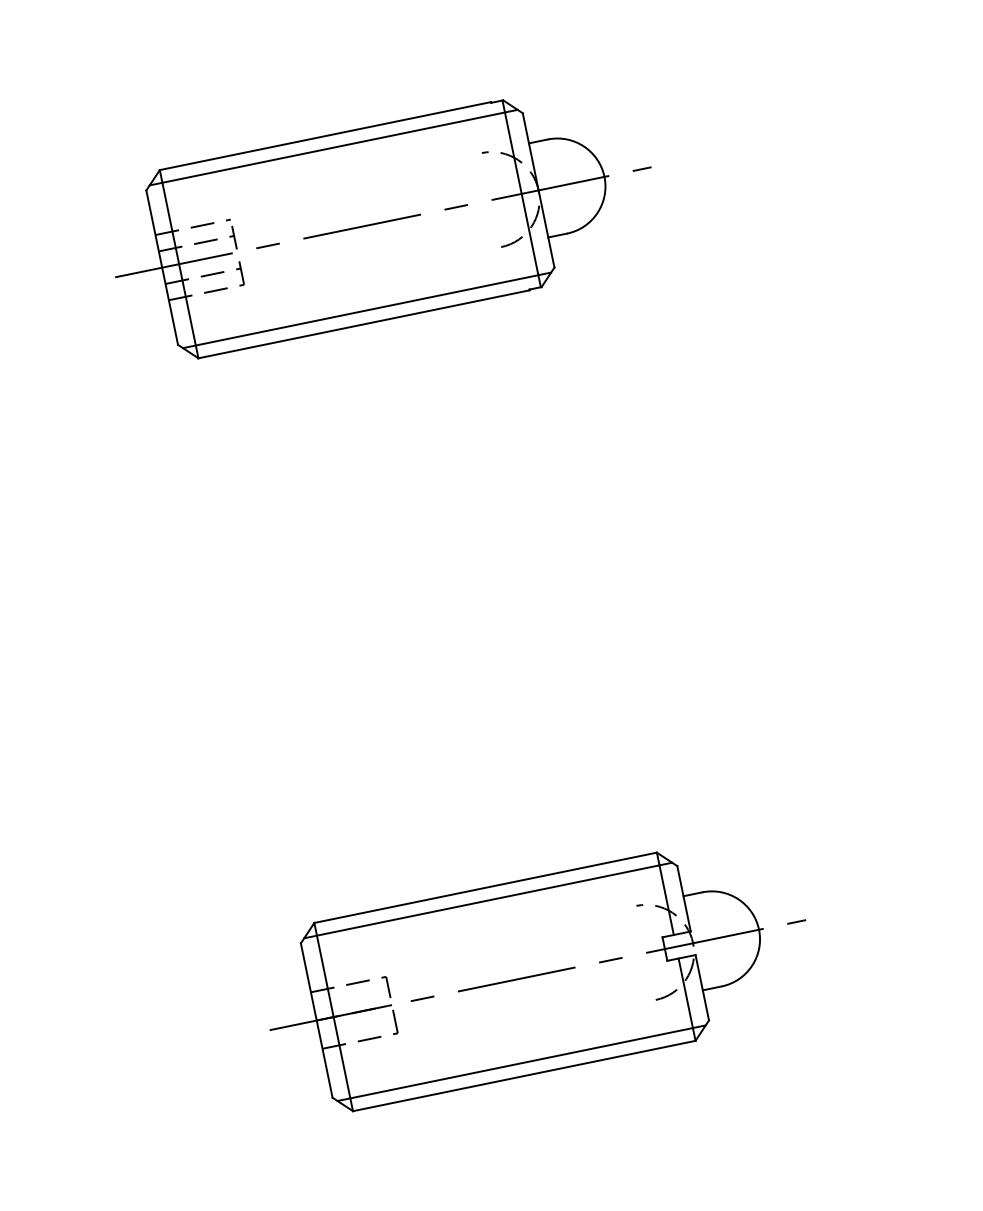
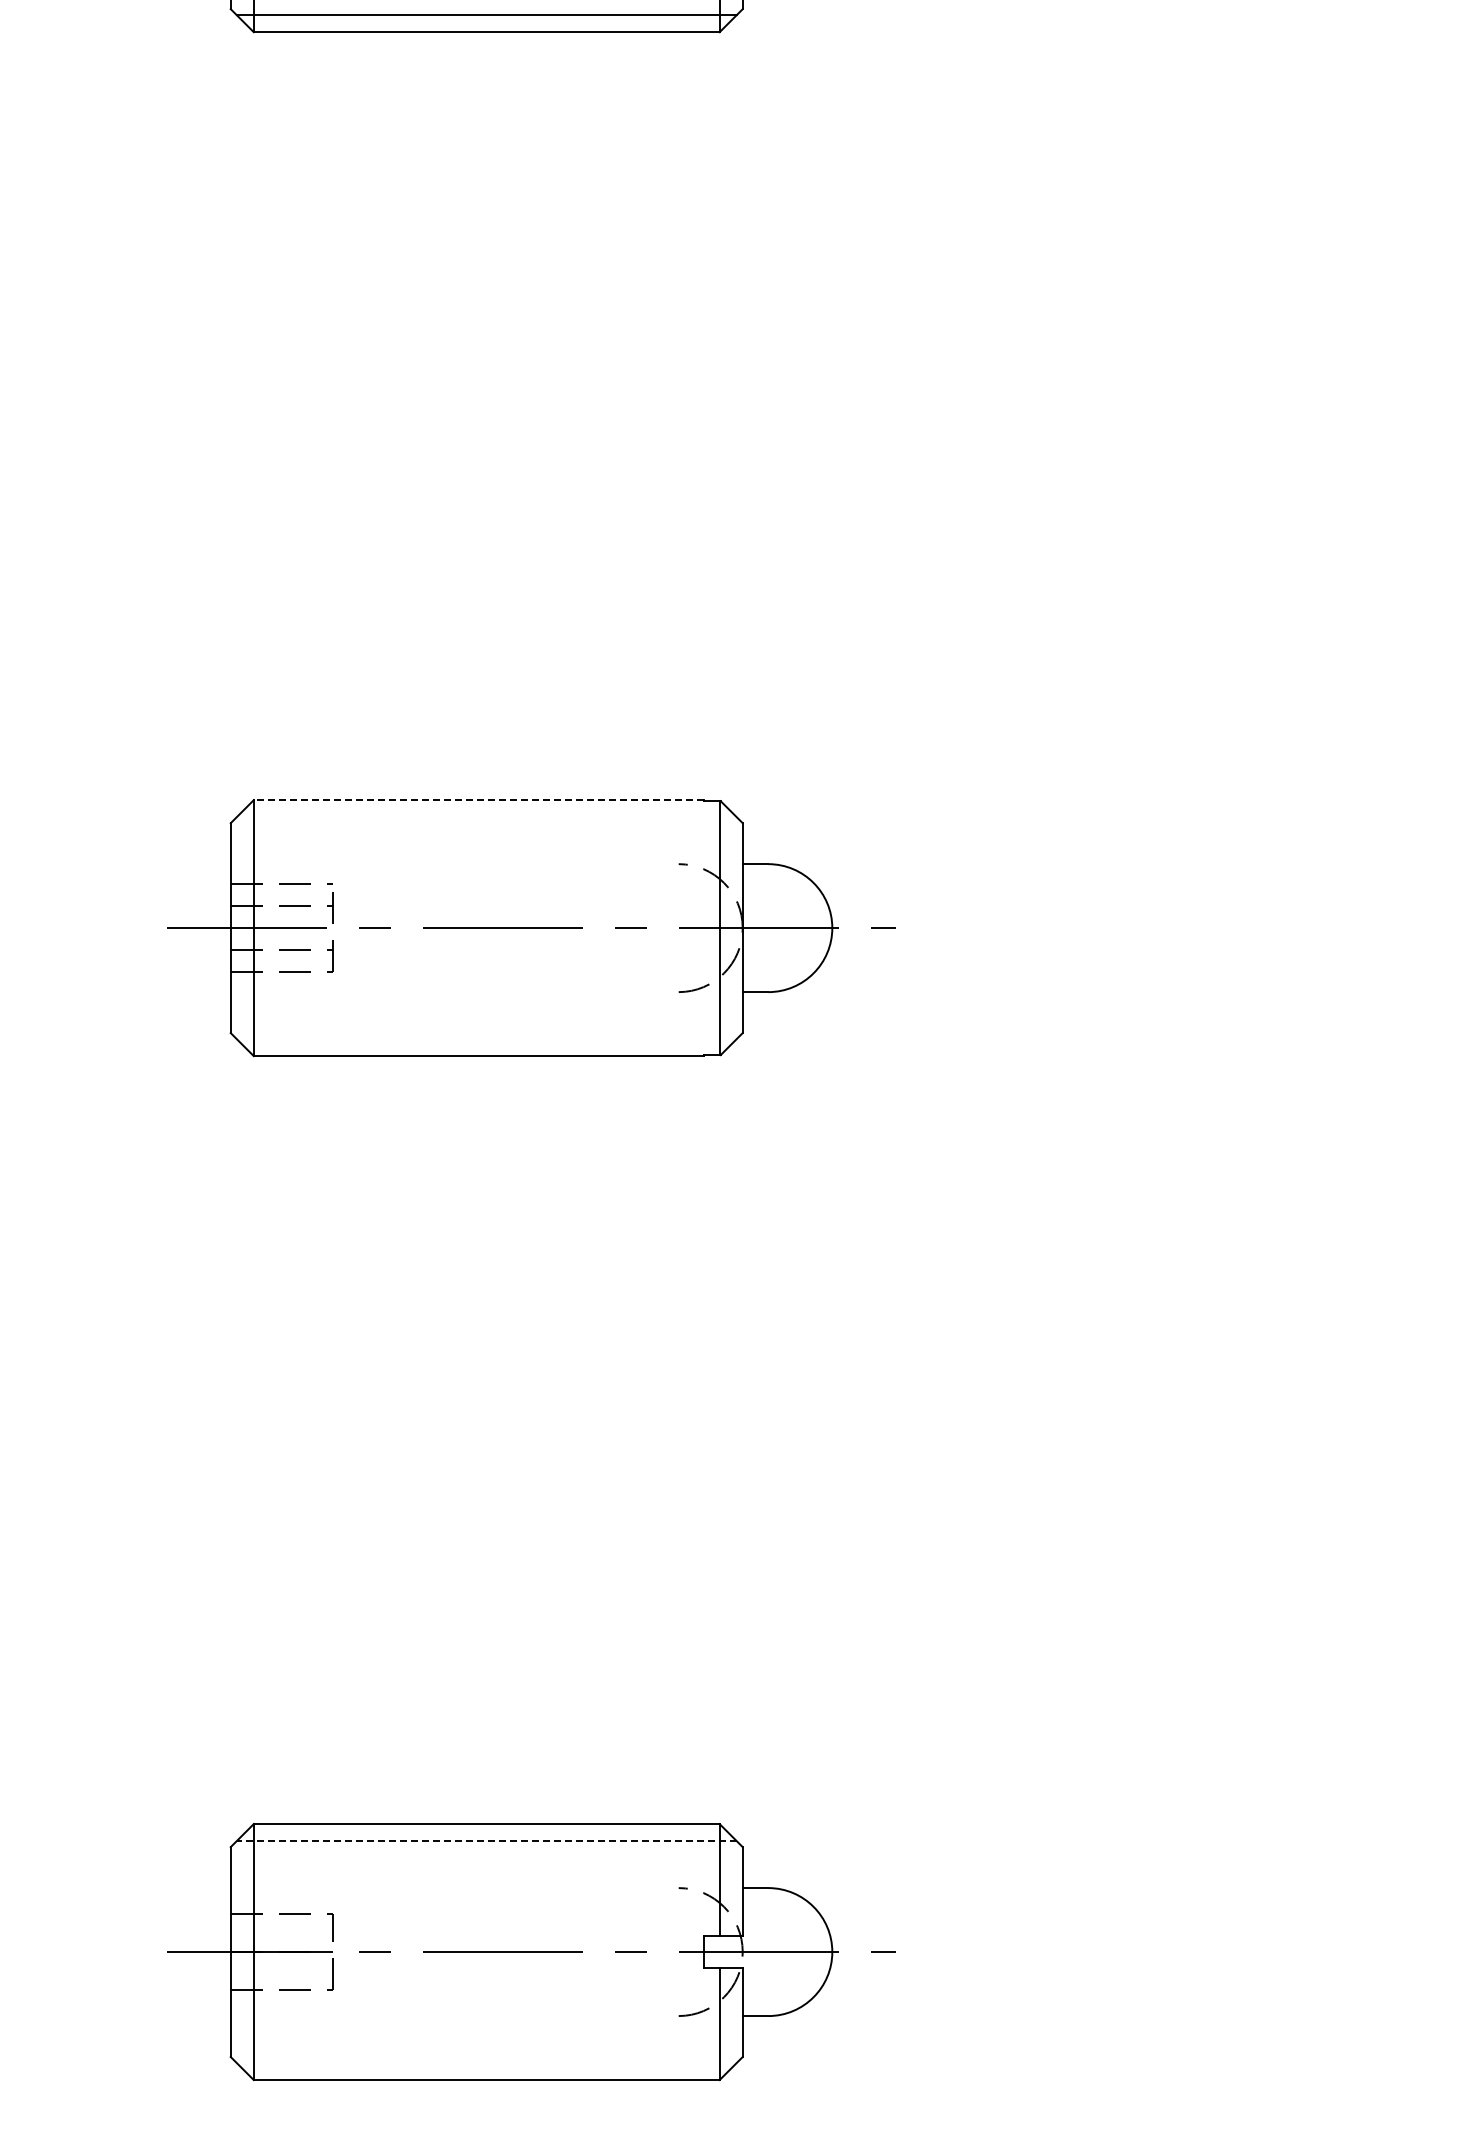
line: (325, 136) -> (478, 800), solid -> dashed
line: (333, 147) -> (486, 817), removed
line: (366, 310) -> (486, 1038), removed
line: (488, 900) -> (486, 1841), solid -> dashed
line: (521, 1063) -> (486, 2062), removed

